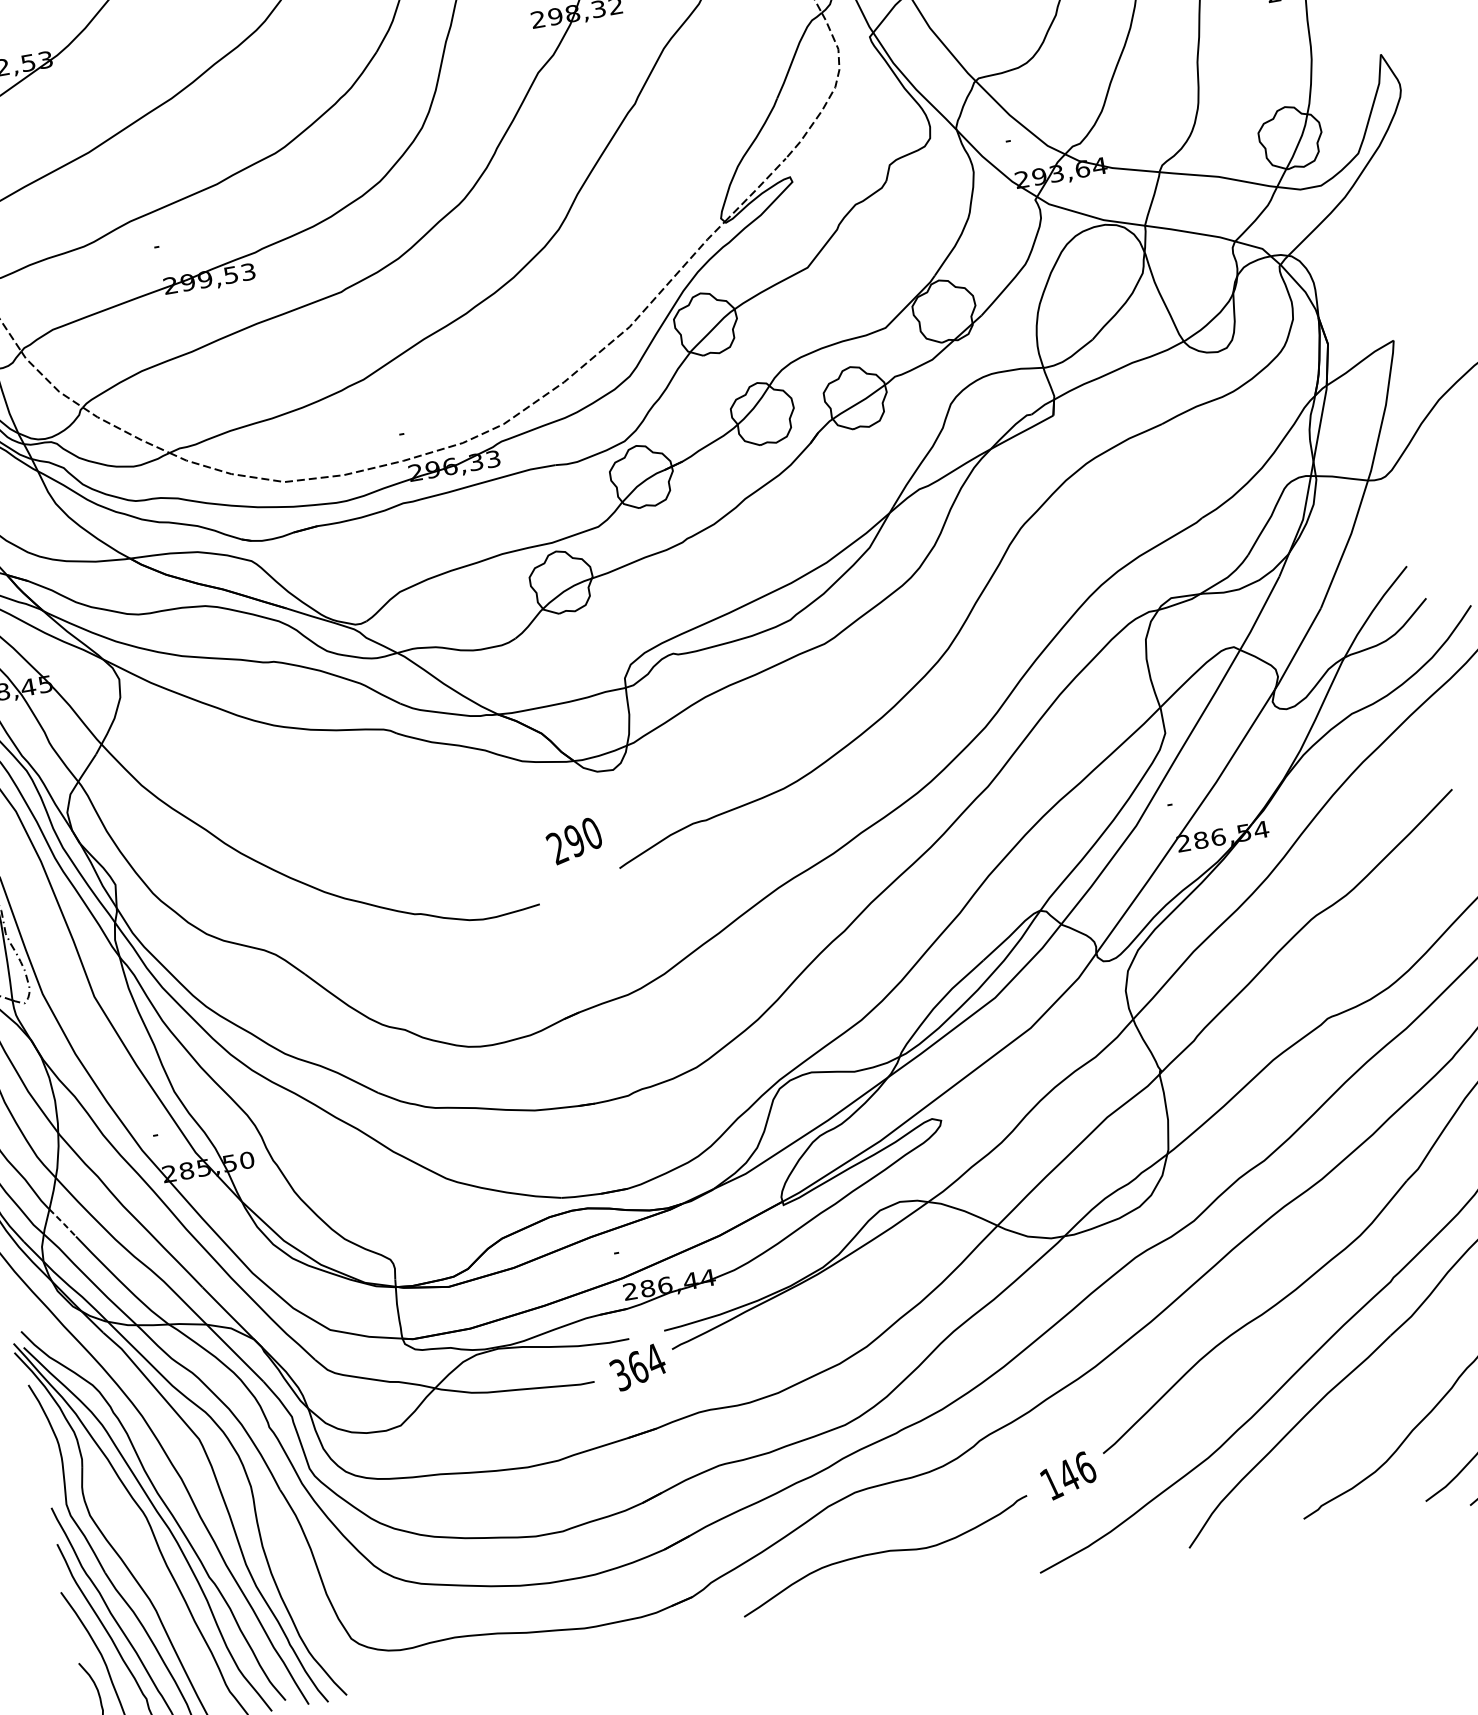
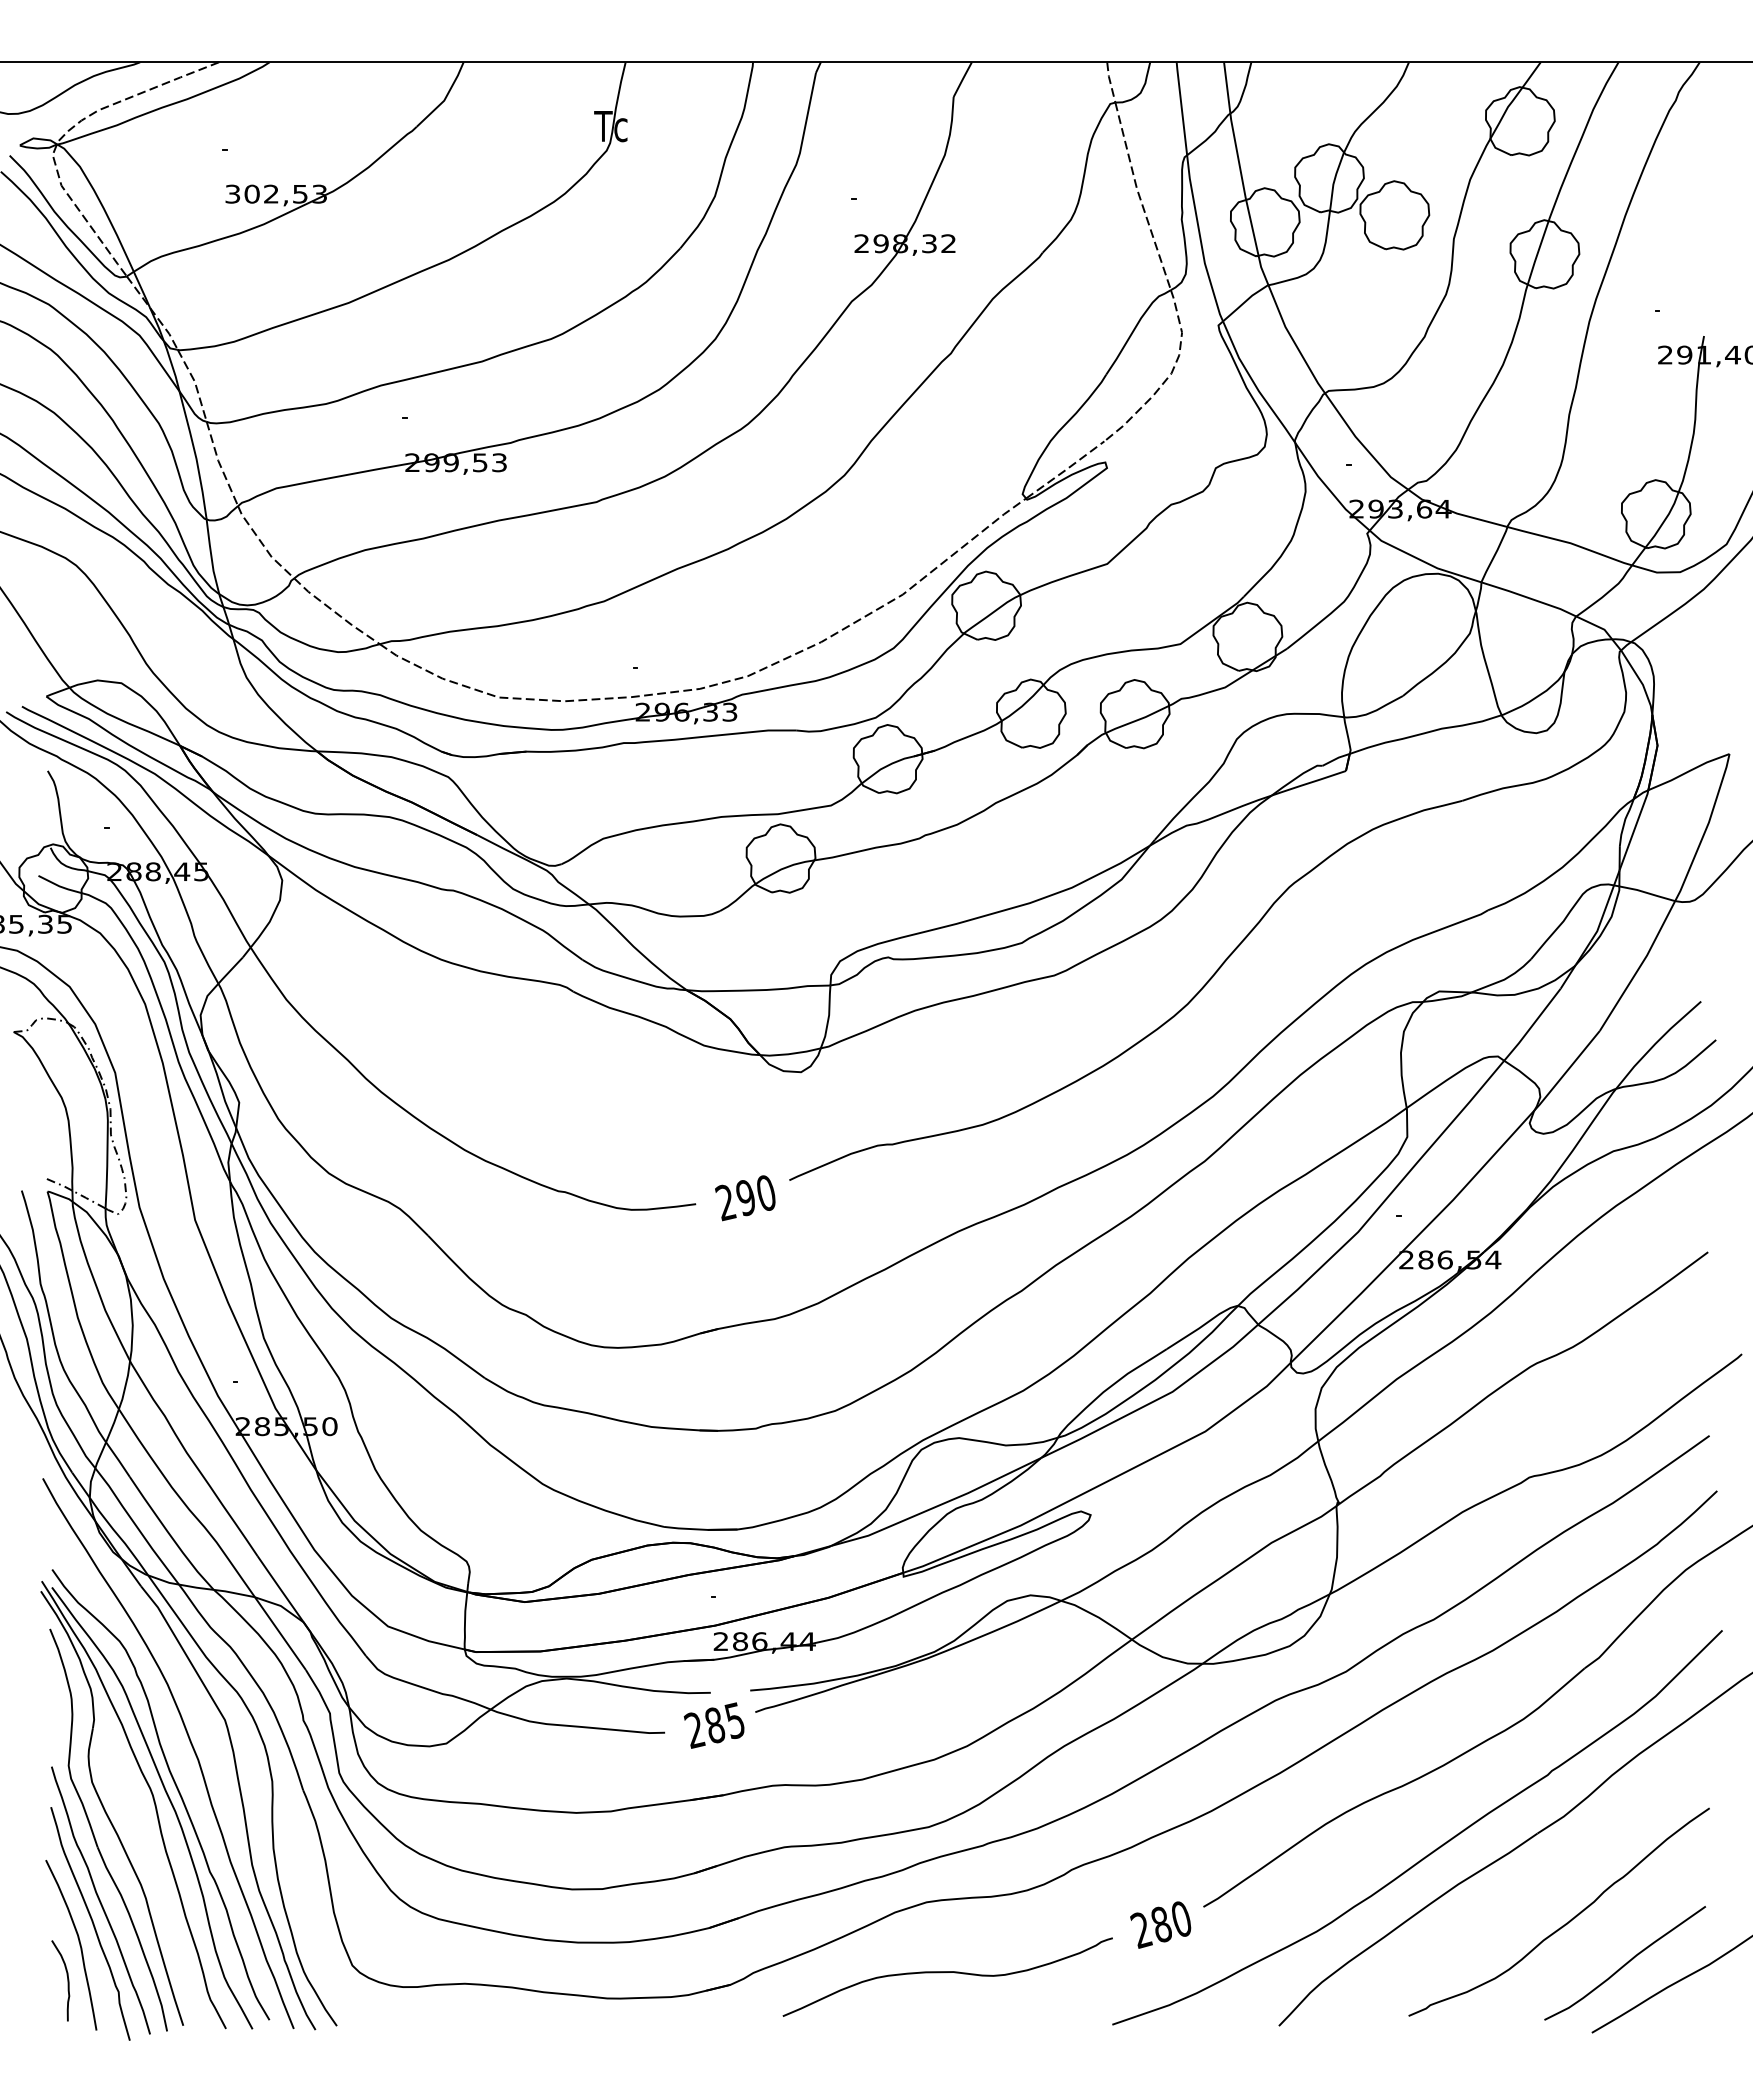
text: (574, 841) -> (745, 1198), moved
line: (63, 1223) -> (118, 1460), dashed -> solid
text: (637, 1367) -> (714, 1725), 364 -> 285
text: (1067, 1475) -> (1160, 1924), 146 -> 280

